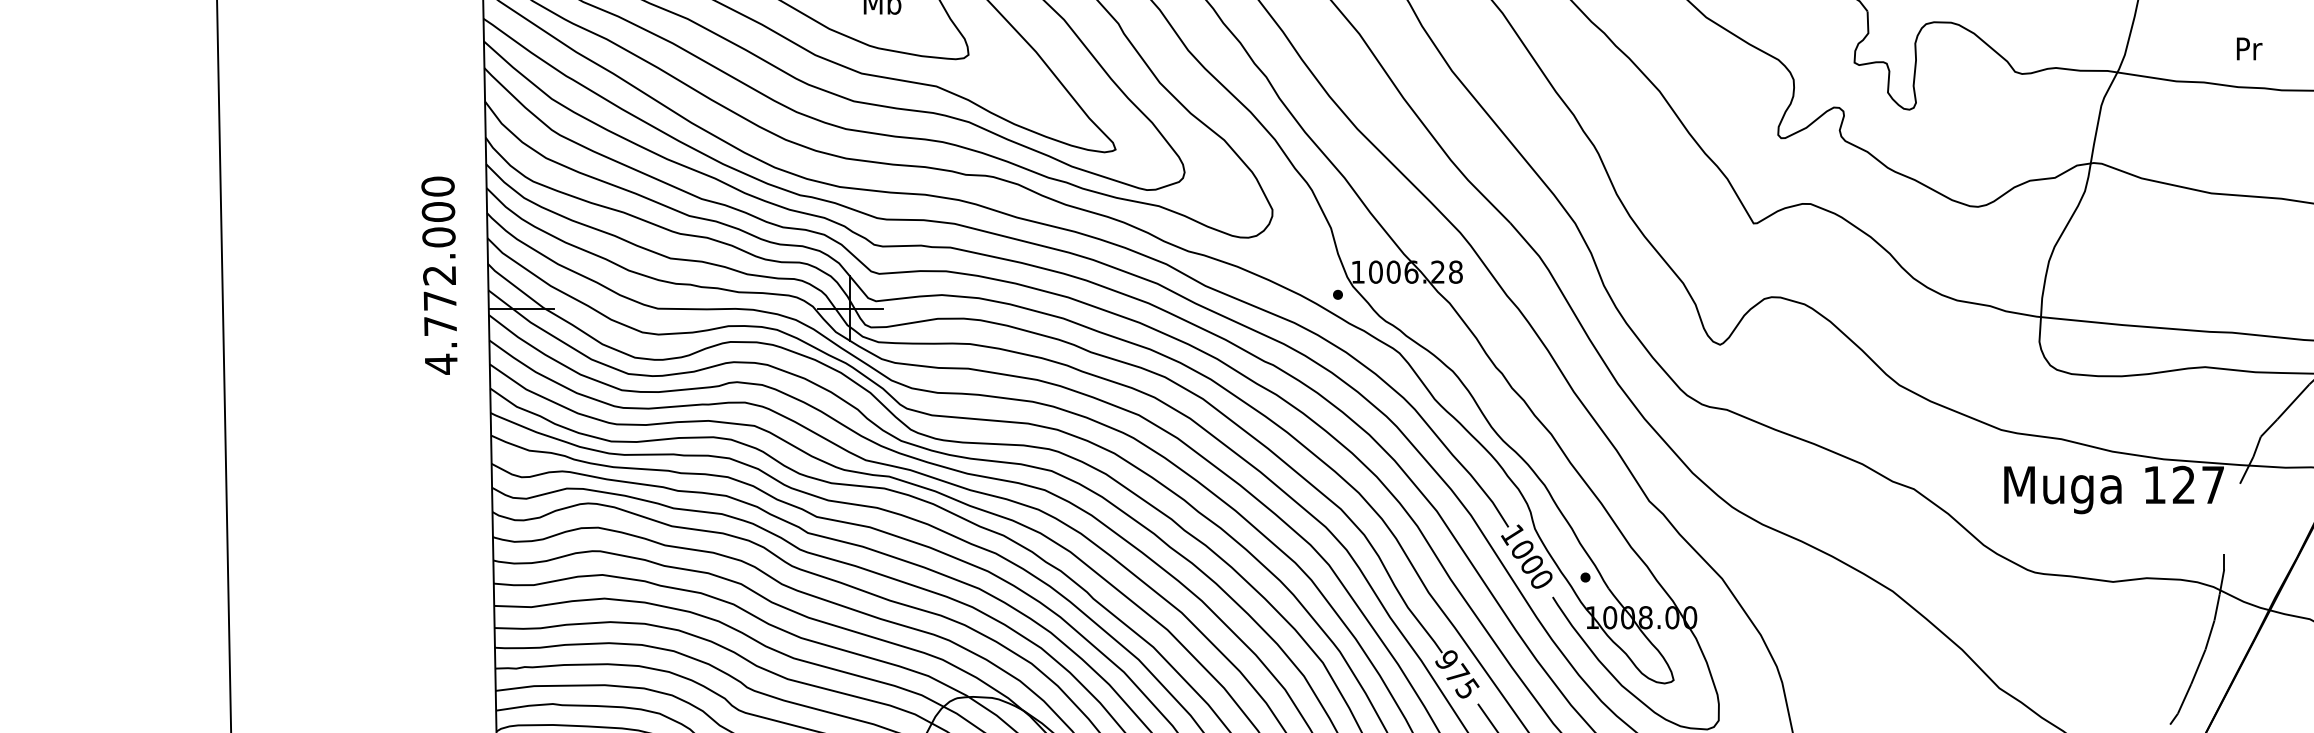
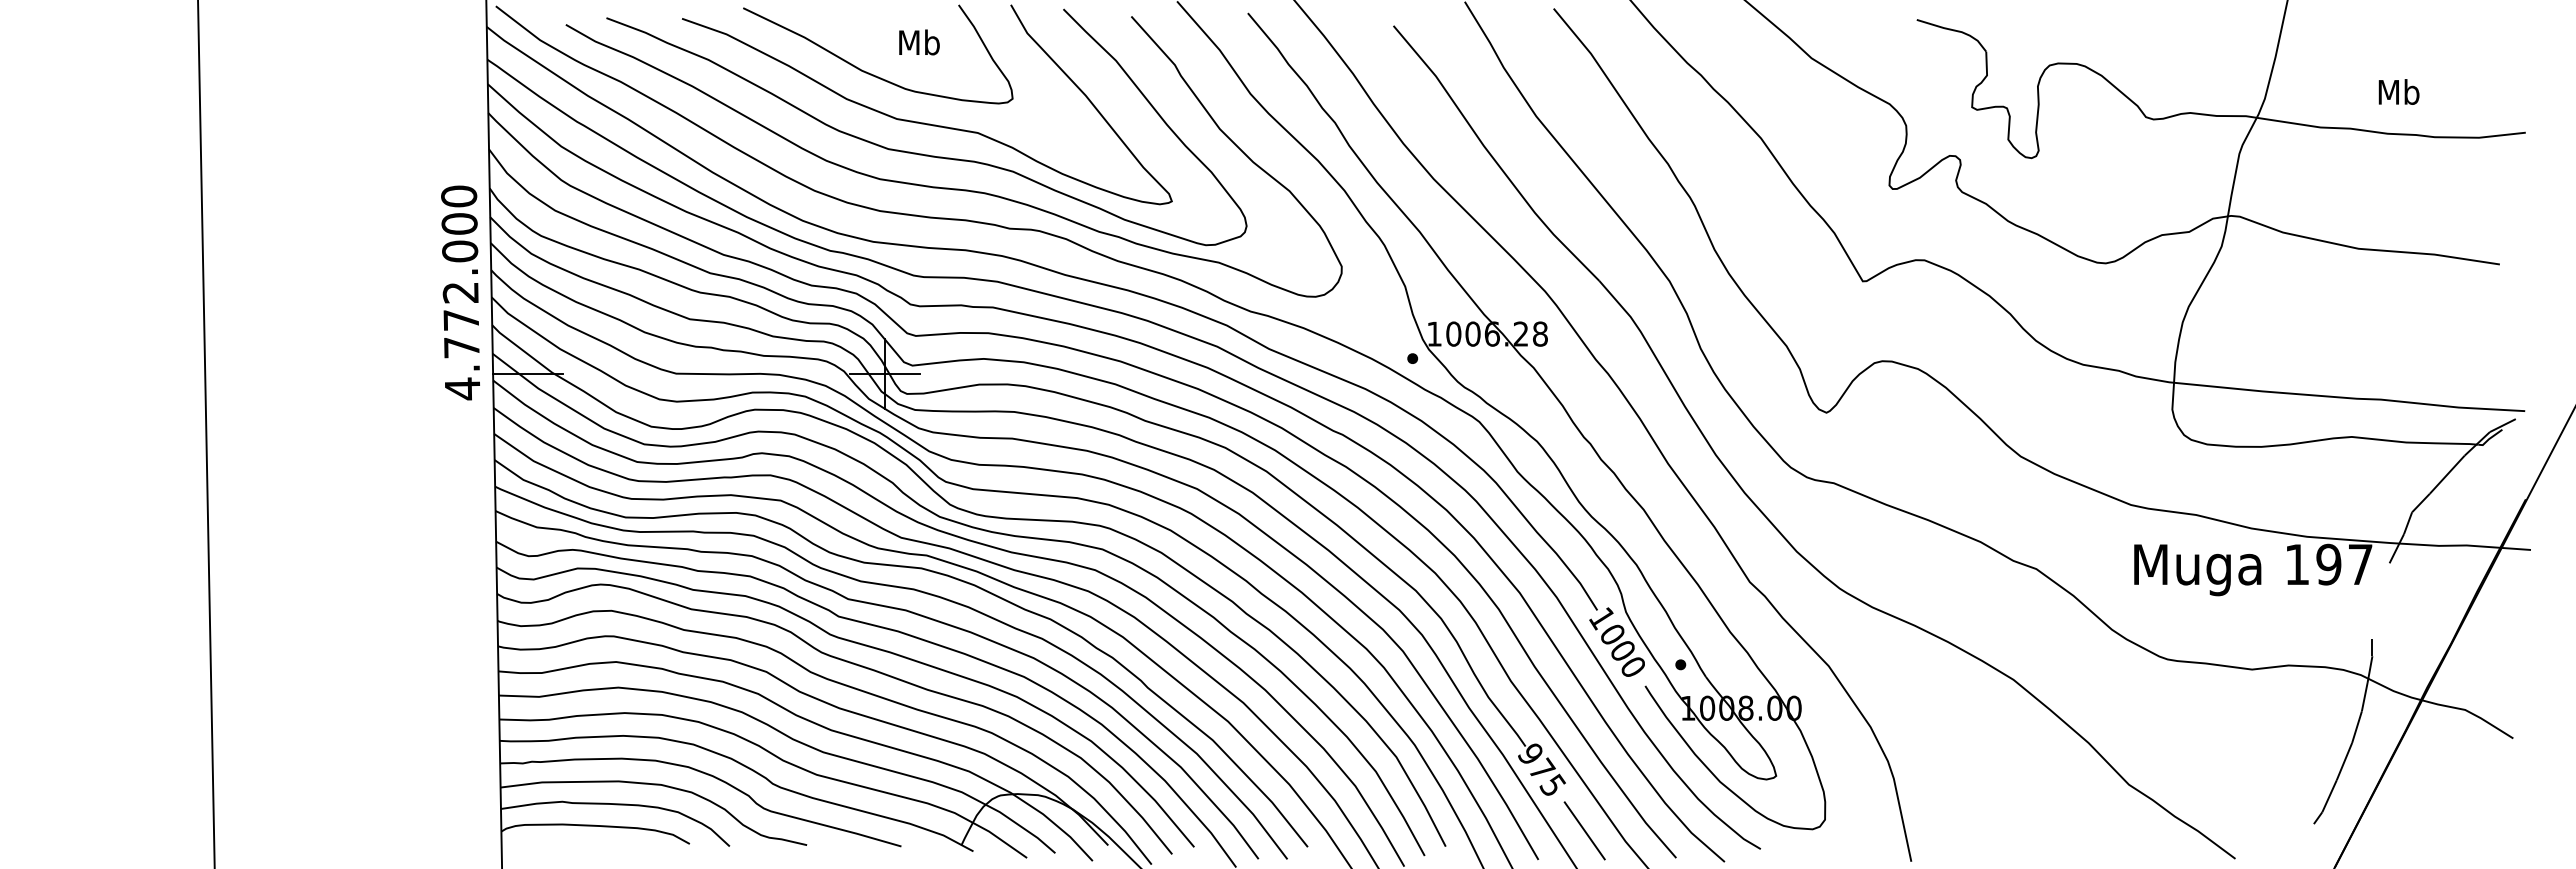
text: (2248, 48) -> (2398, 91), Pr -> Mb
text: (439, 275) -> (460, 292), moved
text: (2183, 484) -> (2328, 564), 127 -> 197

